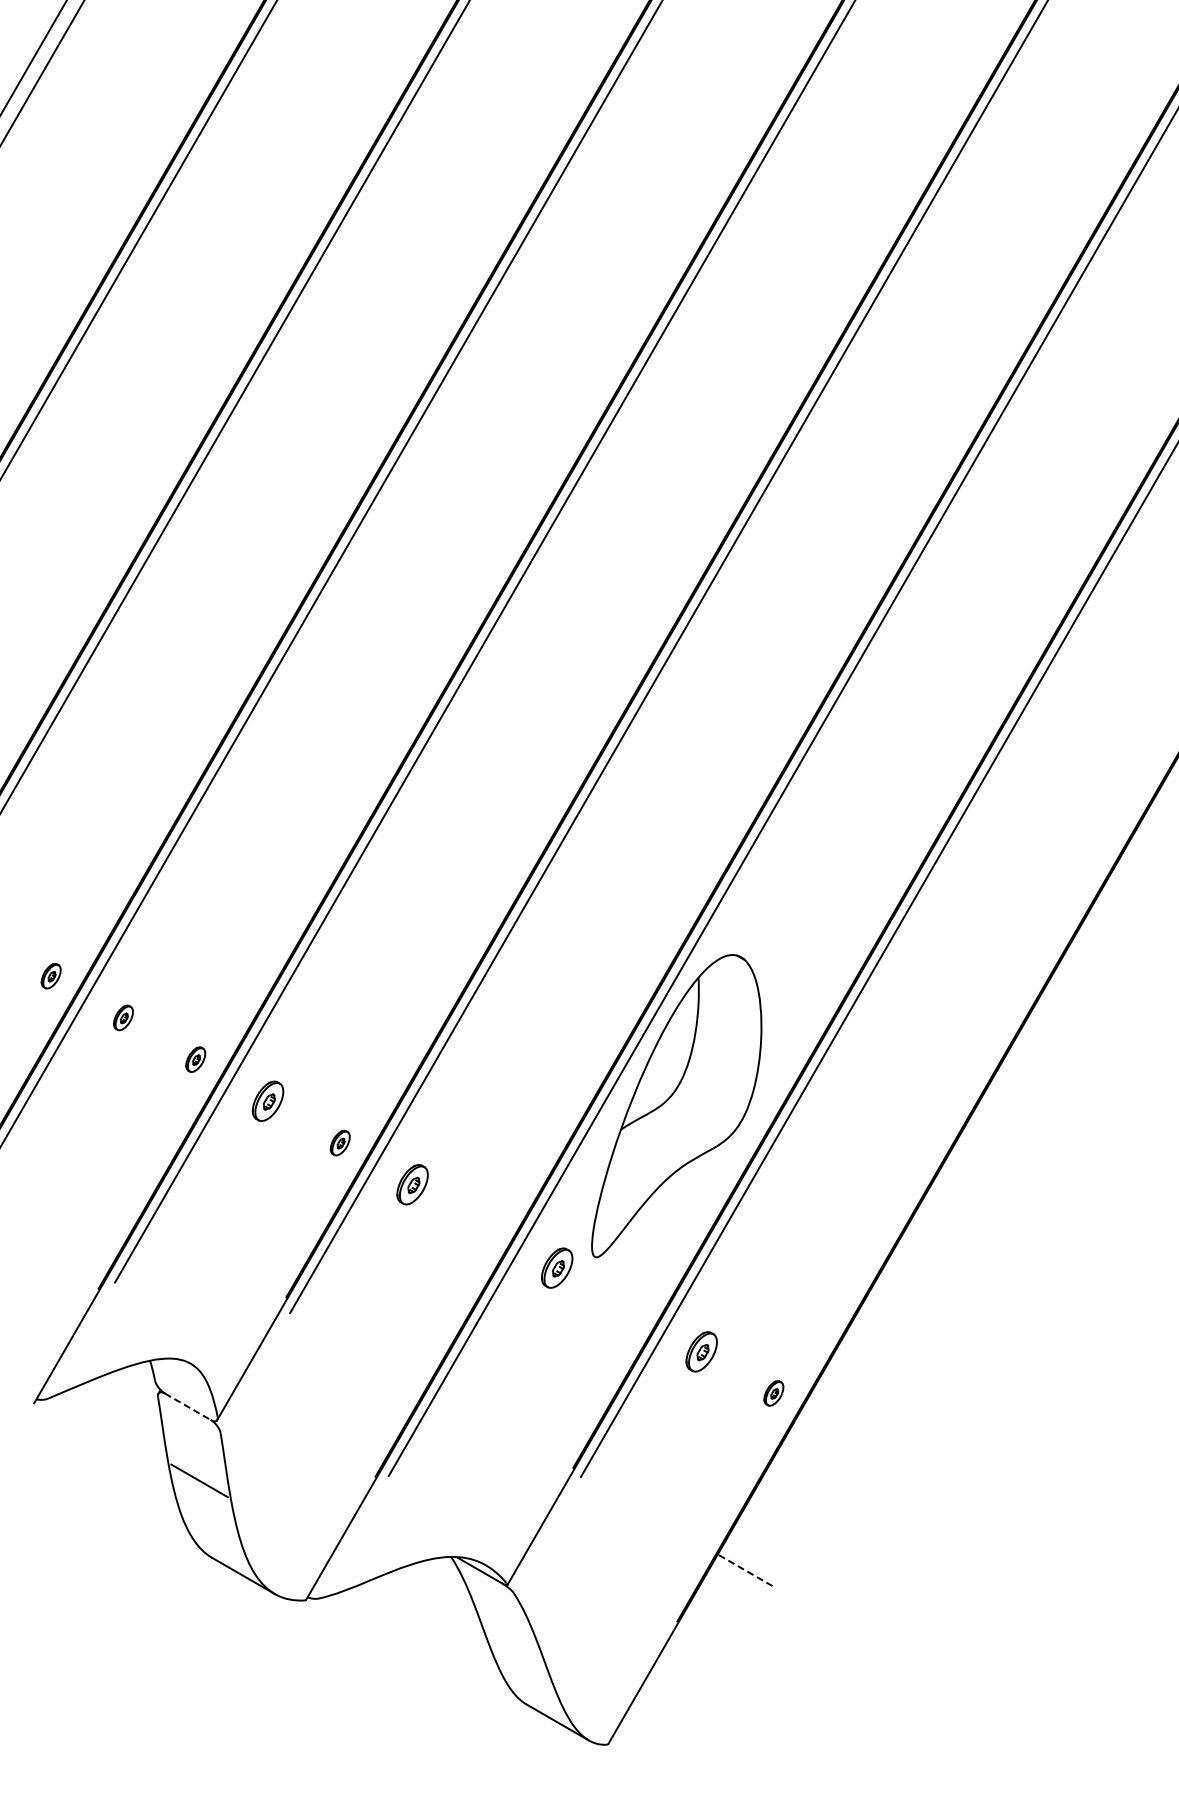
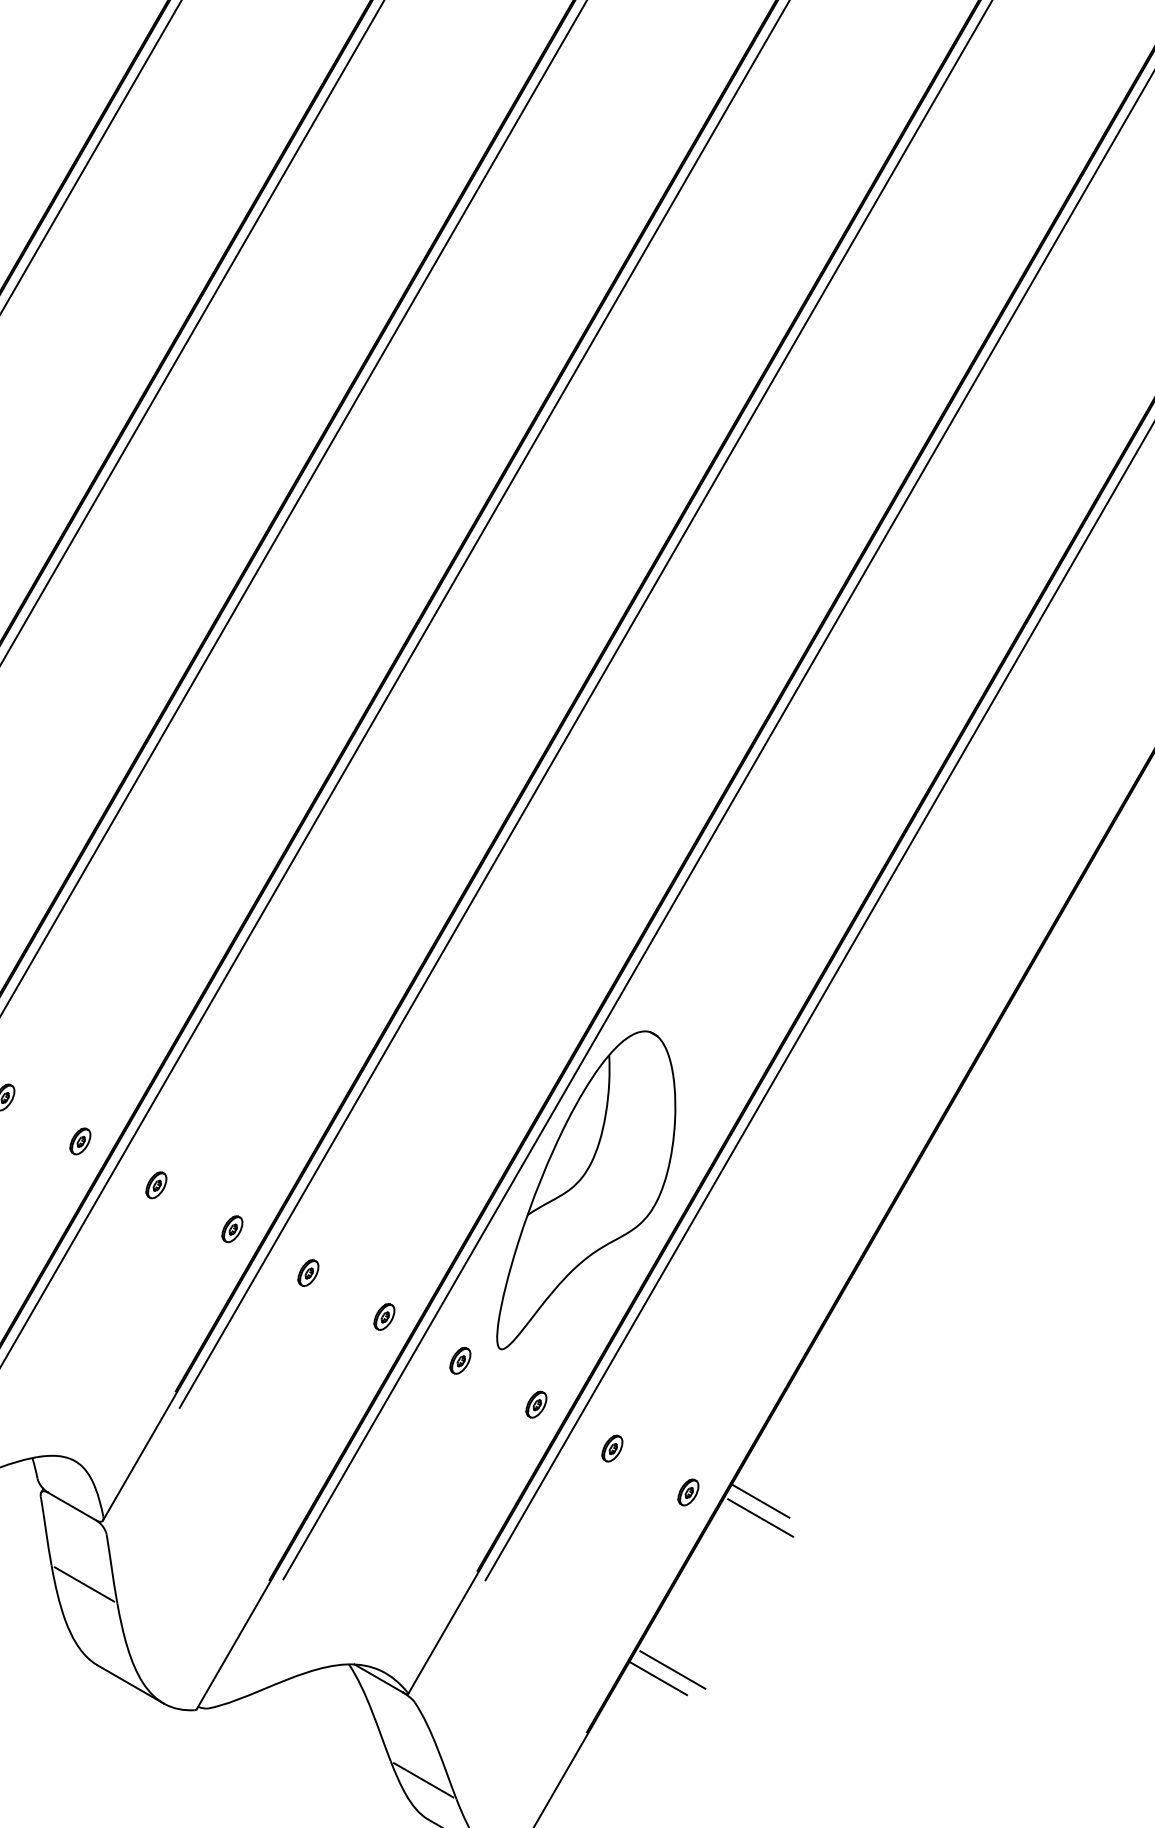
part: (267, 1101) -> (155, 1185), size x0.62
part: (412, 1184) -> (308, 1272), size x0.62
part: (484, 1226) -> (384, 1316), added
part: (556, 1268) -> (459, 1361), size x0.62
part: (628, 1309) -> (535, 1404), added
part: (701, 1351) -> (612, 1448), size x0.62
line: (842, 1401) -> (760, 1500), added
line: (188, 1407) -> (72, 1507), dashed -> solid
line: (842, 1417) -> (760, 1517), added
line: (758, 1562) -> (672, 1670), added
line: (745, 1570) -> (658, 1678), dashed -> solid
line: (521, 1666) -> (423, 1779), added

